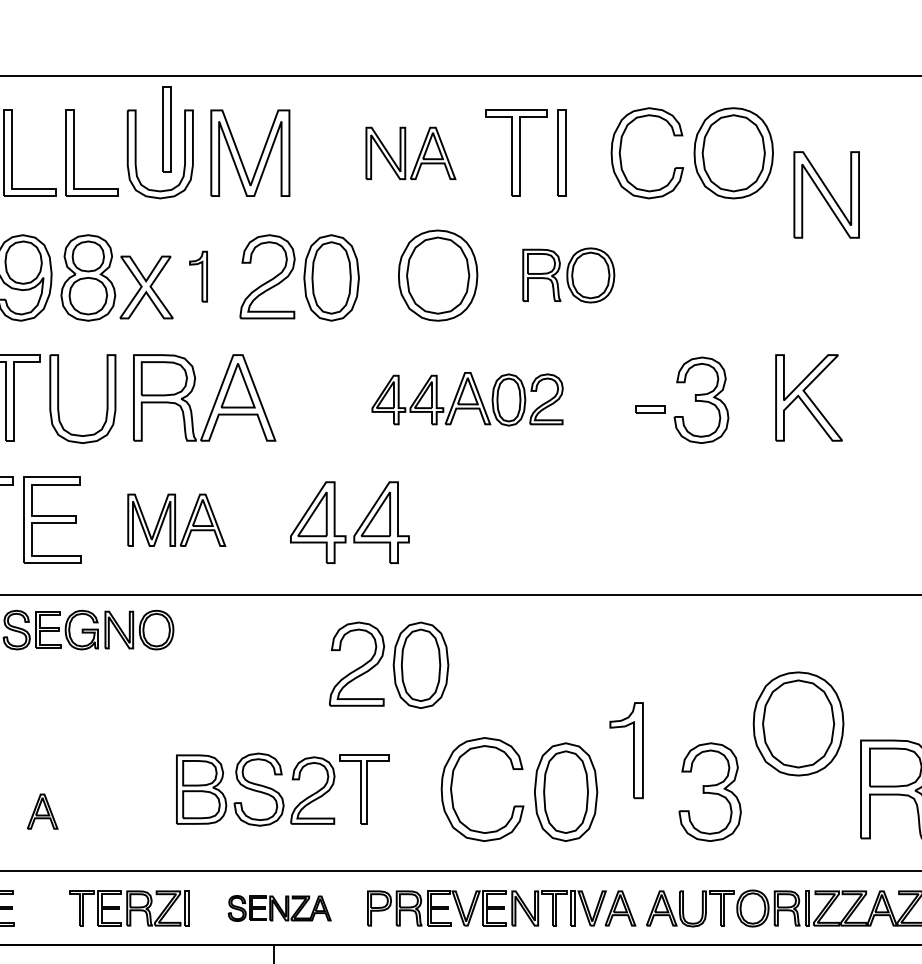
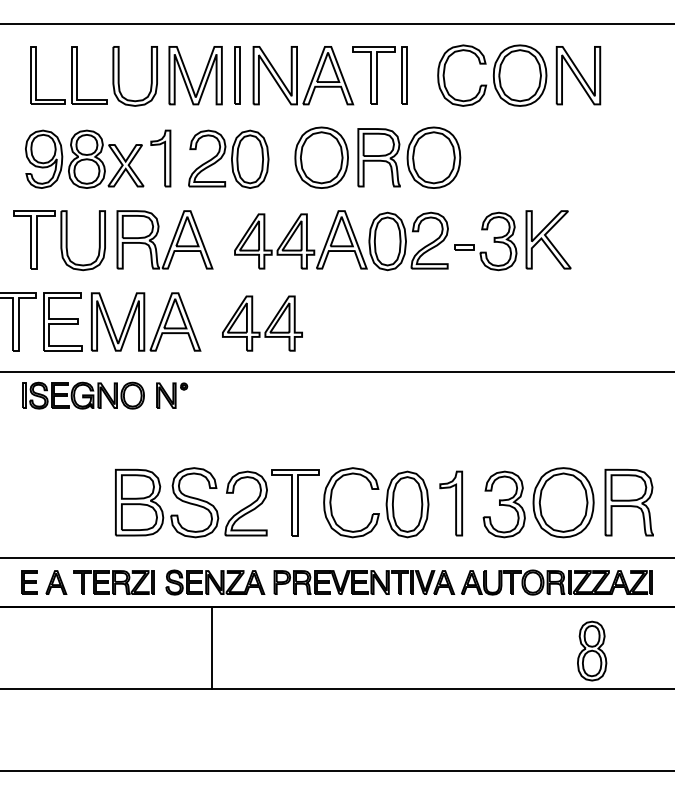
part: (166, 129) -> (237, 75), moved
part: (411, 153) -> (303, 75), size x1.67
part: (826, 194) -> (578, 75), moved
part: (568, 275) -> (409, 157), size x1.67
part: (197, 276) -> (160, 158), size x1.67
part: (808, 397) -> (548, 239), moved
part: (467, 398) -> (341, 240), size x1.67
part: (177, 519) -> (146, 321), size x1.67
part: (215, 629) -> (172, 395), added
part: (388, 664) -> (288, 418), removed
part: (798, 723) -> (563, 502), moved
part: (627, 750) -> (451, 503), moved
part: (282, 789) -> (217, 502), size x1.43
part: (43, 811) -> (56, 582), moved
part: (279, 908) -> (215, 582), size x1.43

